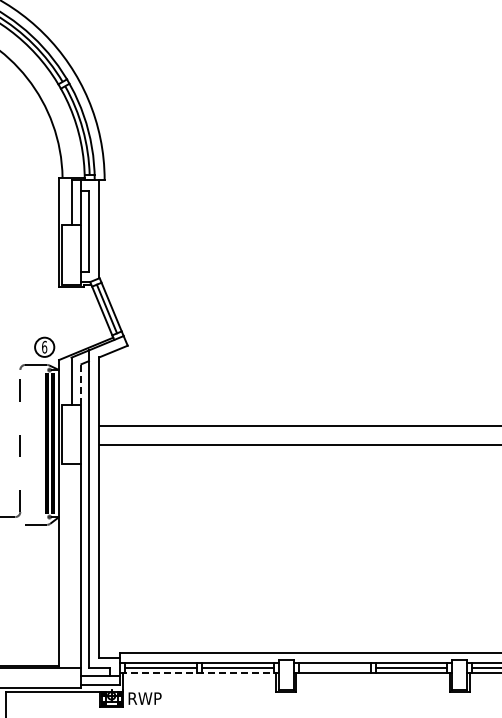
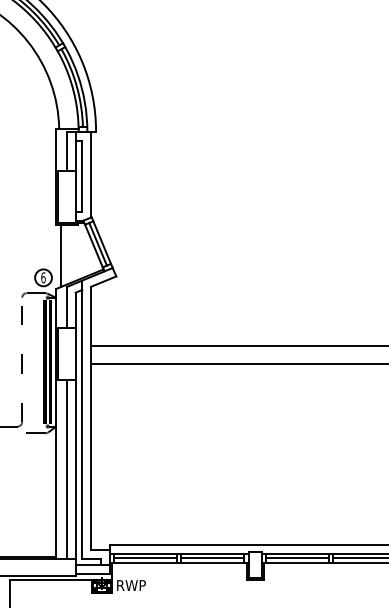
line: (65, 322) -> (61, 256), added
line: (81, 383) -> (75, 309), dashed -> solid
line: (71, 566) -> (67, 469), added
line: (334, 667) -> (297, 558), added
line: (200, 672) -> (180, 562), dashed -> solid

